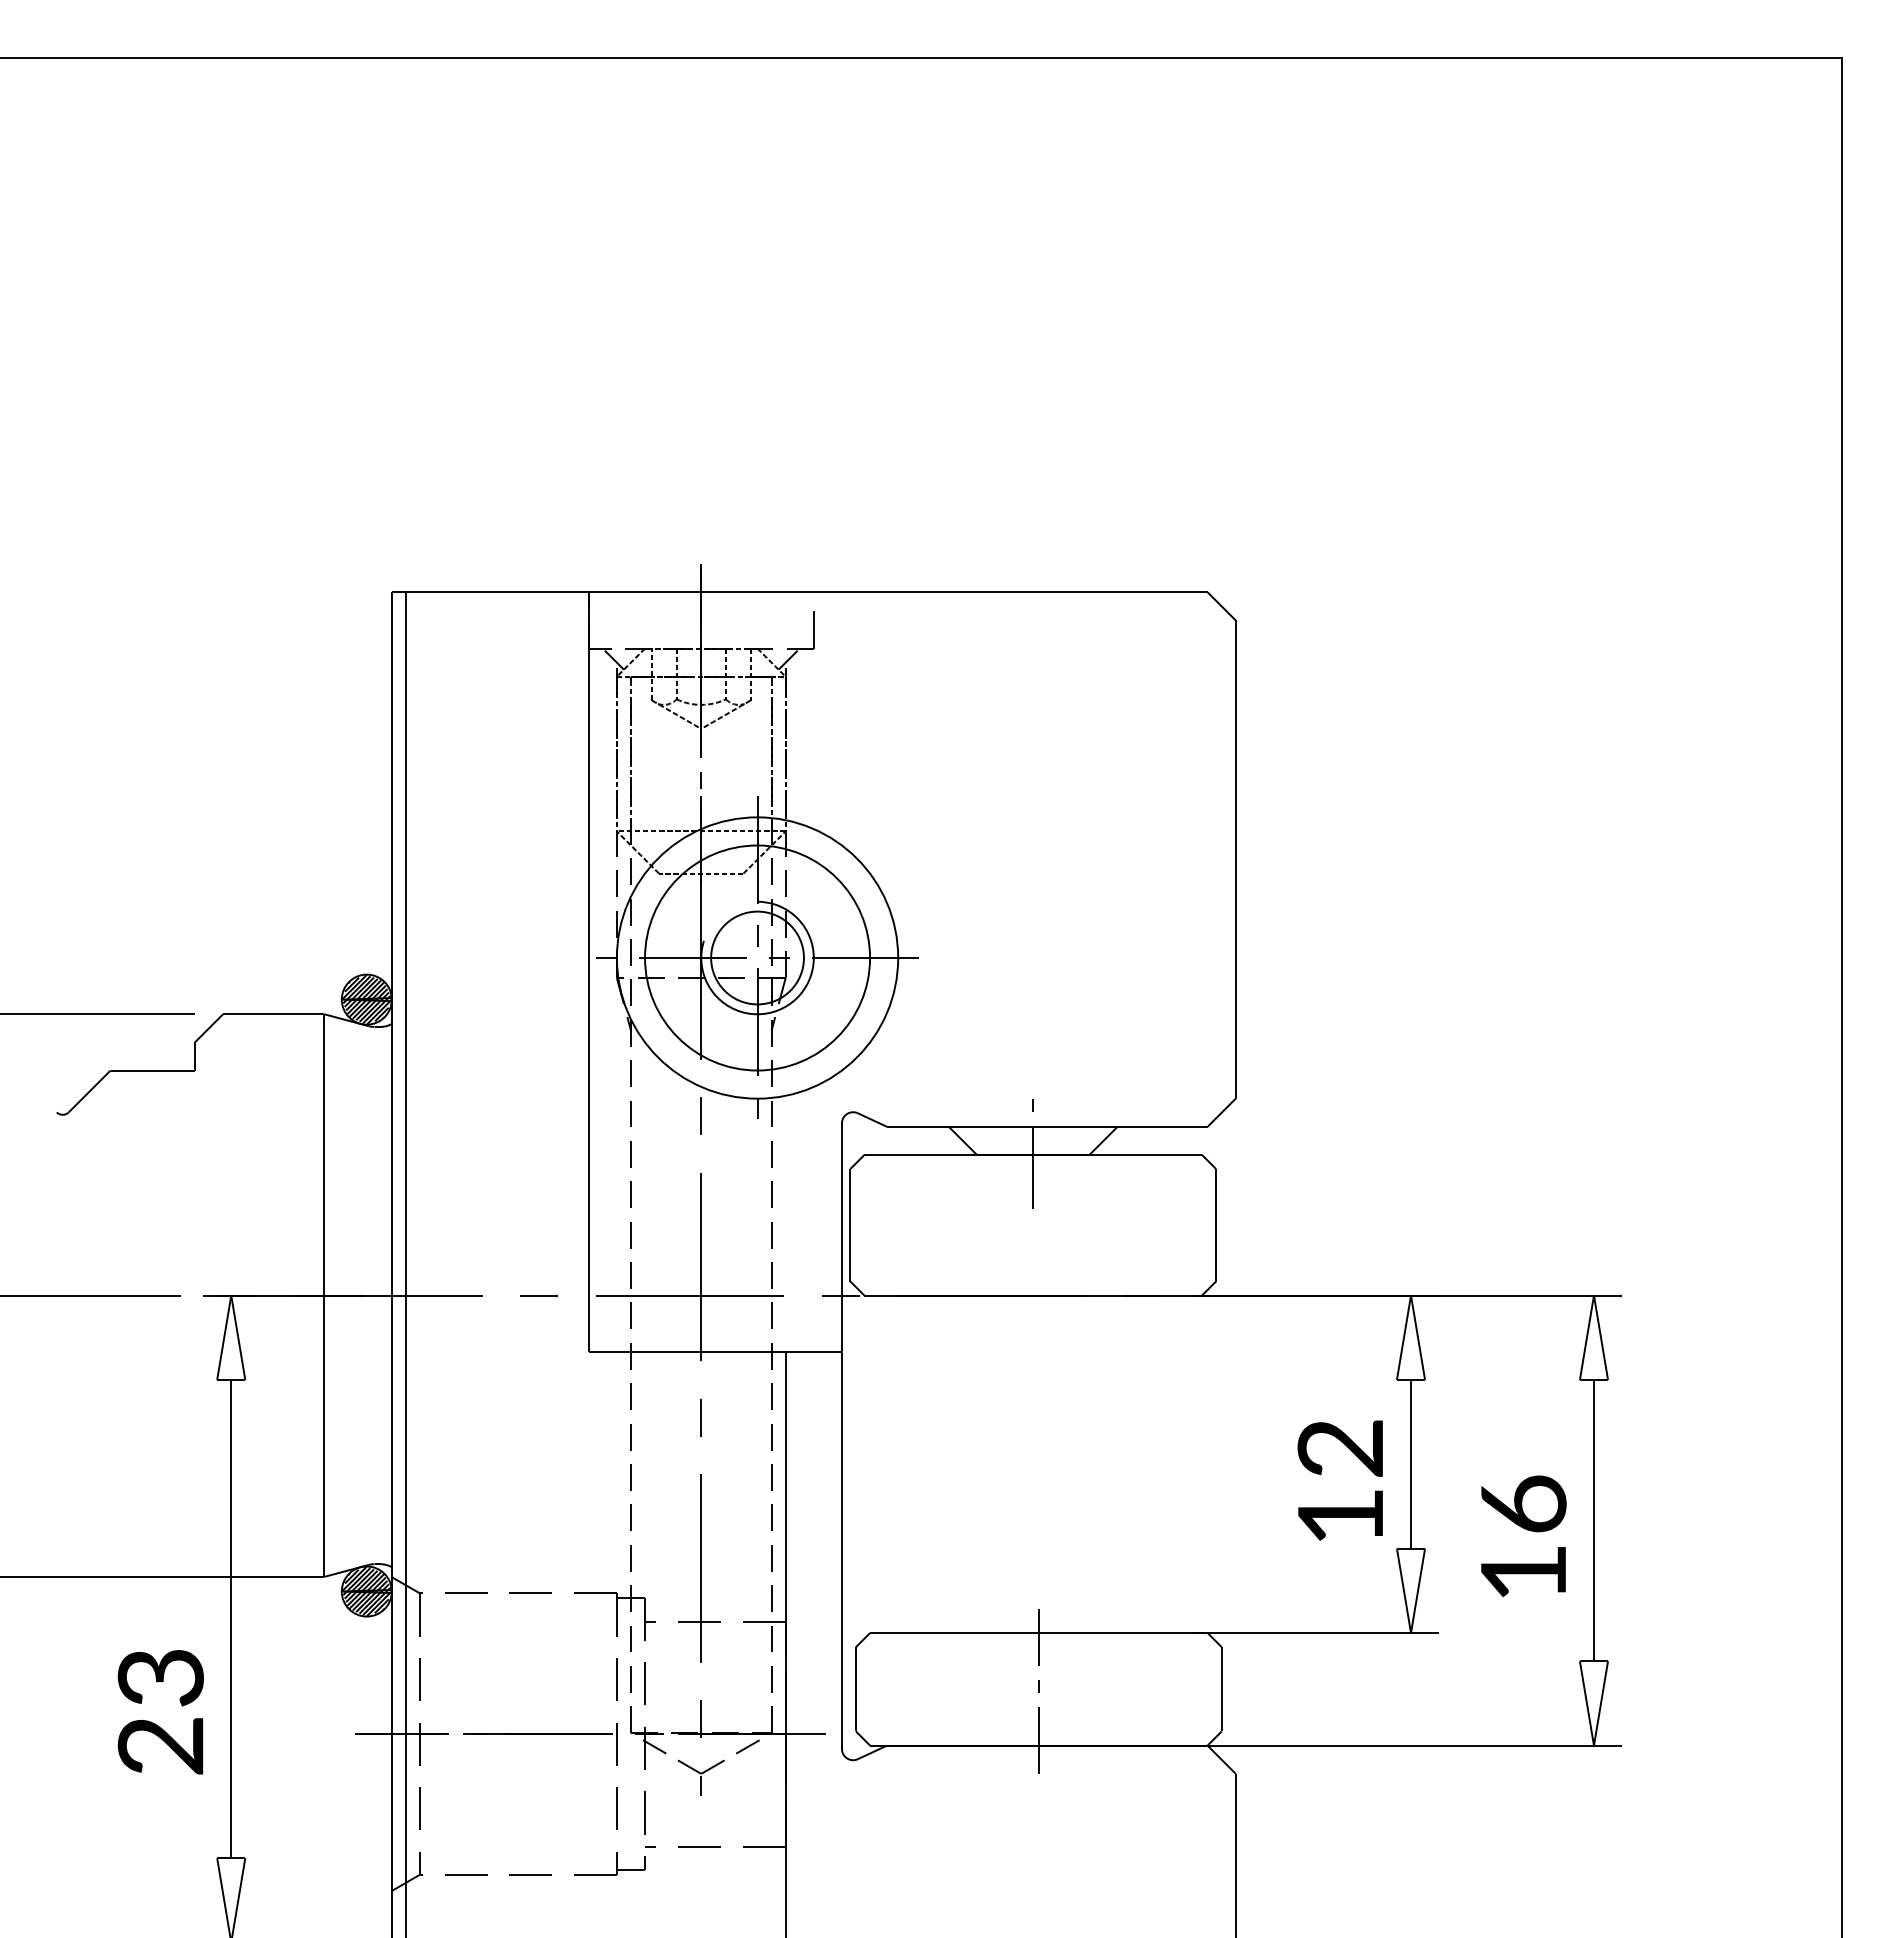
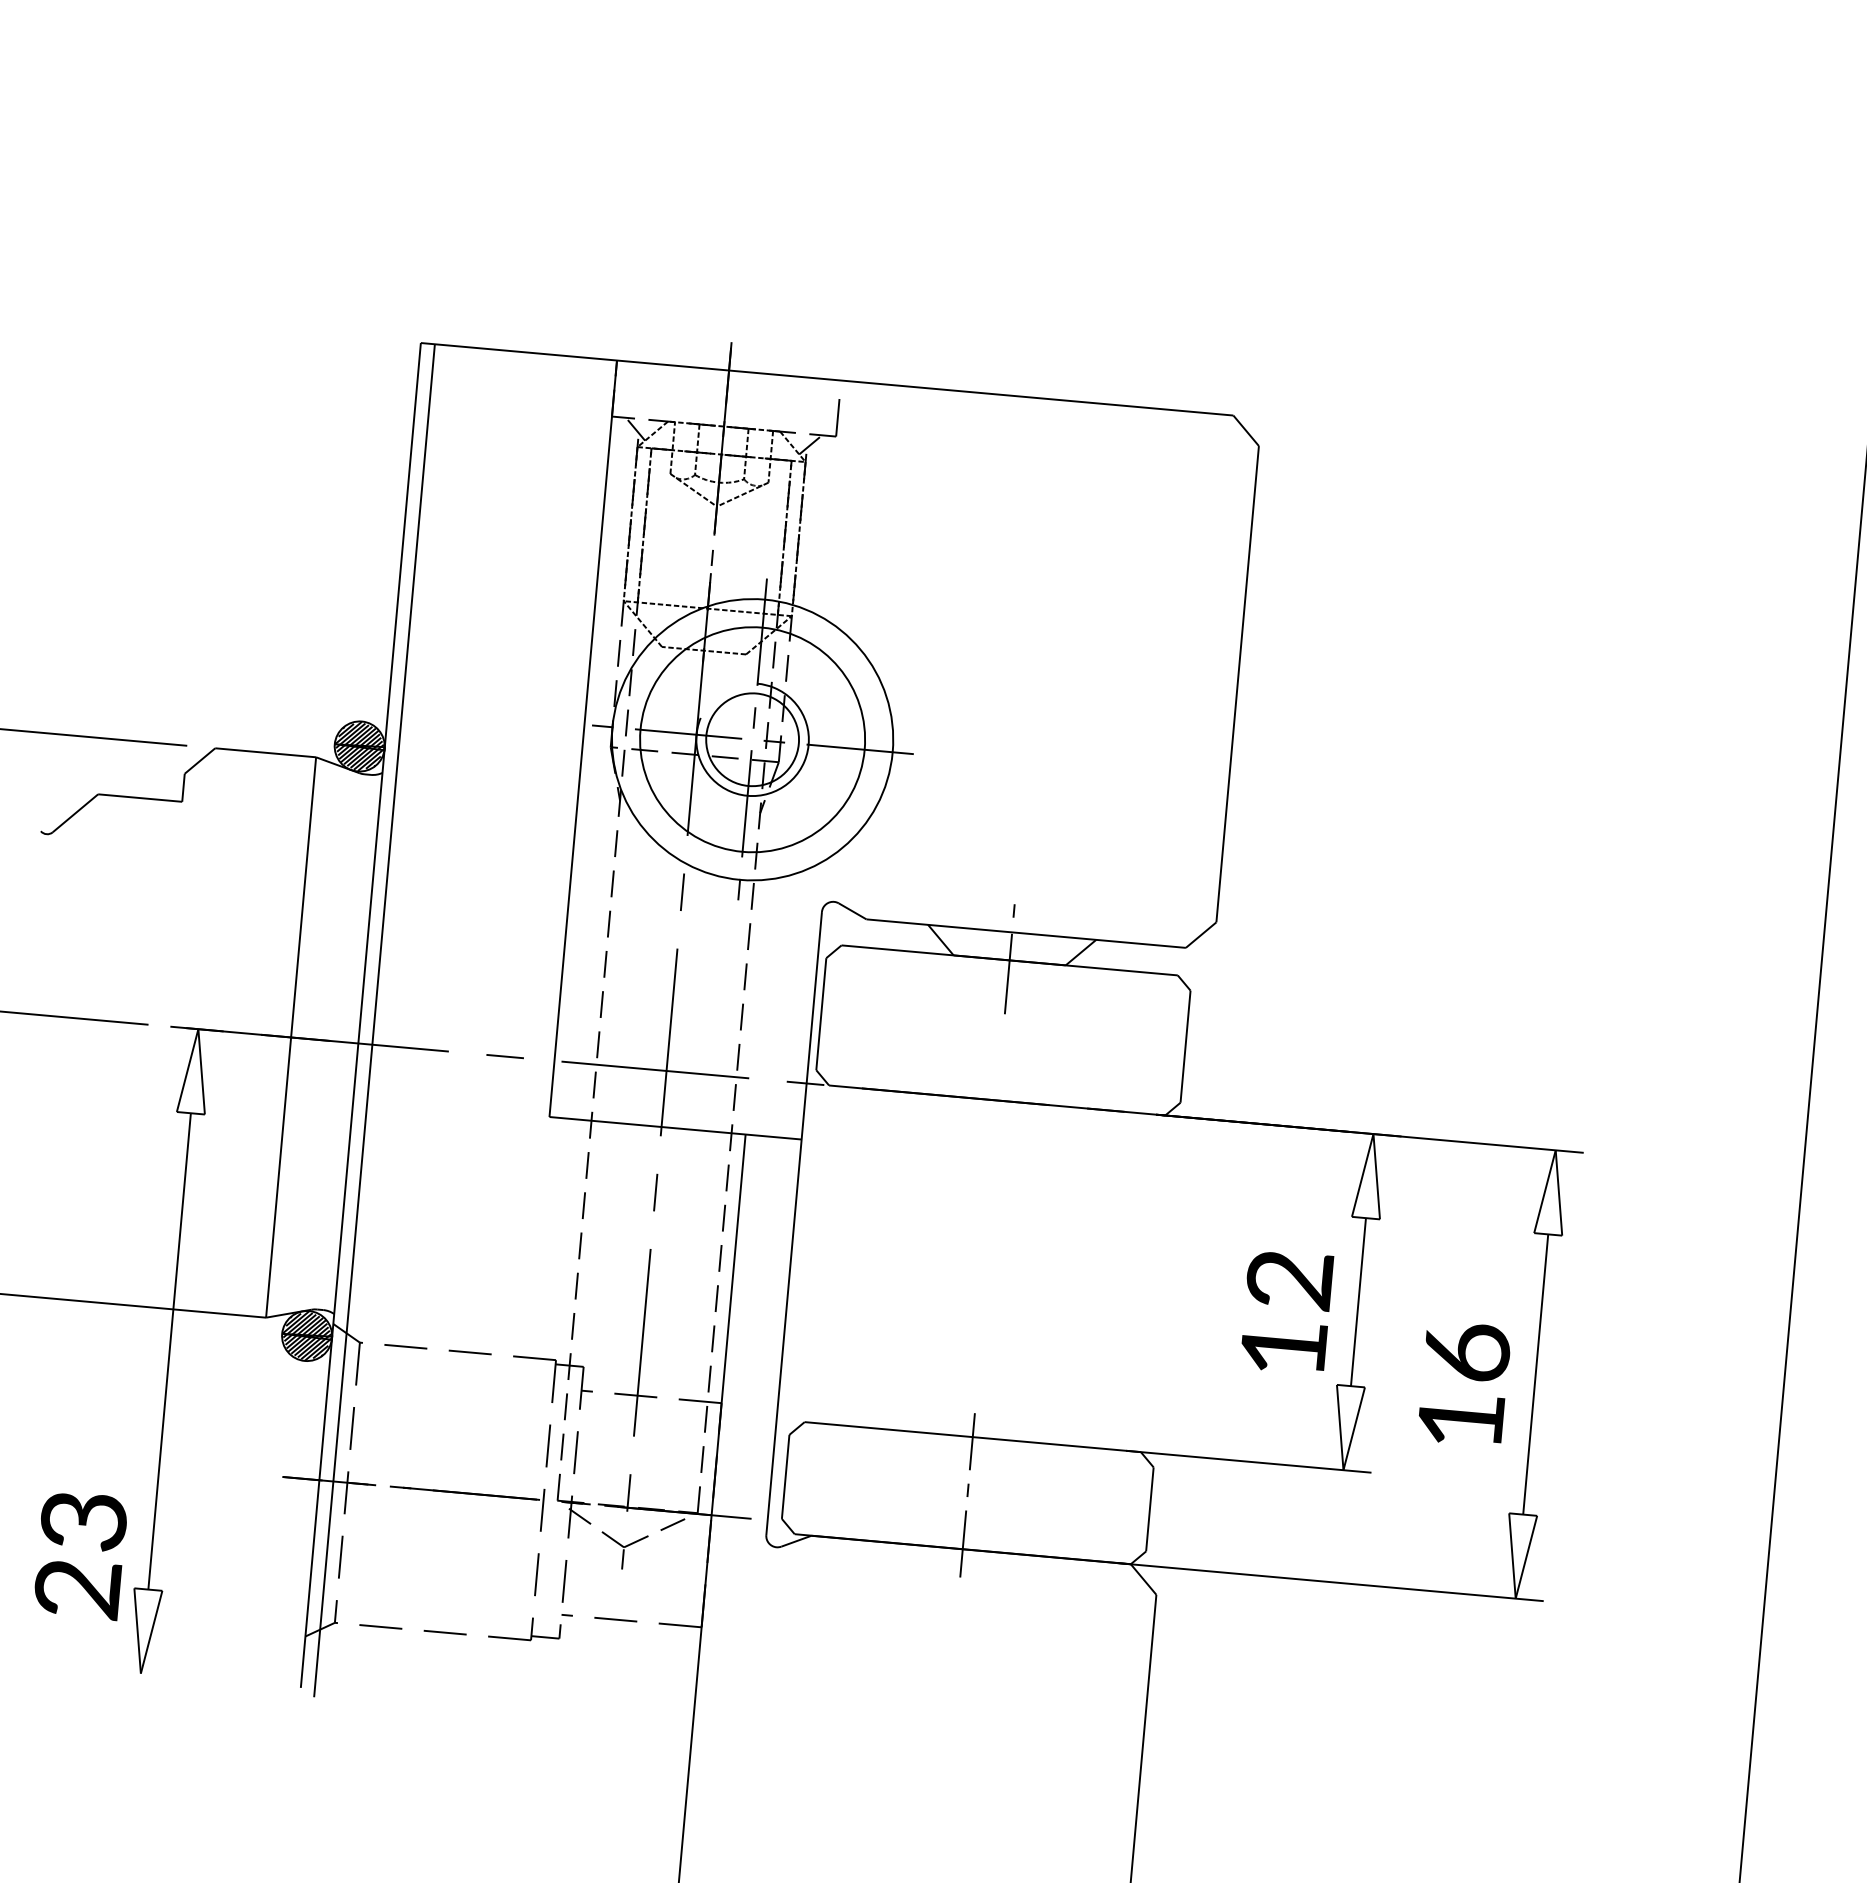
text: (160, 1712) -> (80, 1555), moved

